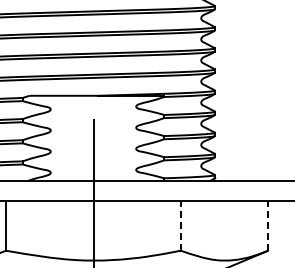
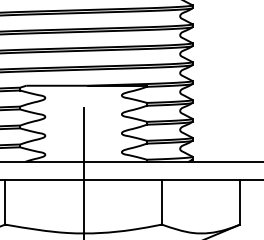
line: (180, 225) -> (161, 202), dashed -> solid
line: (268, 225) -> (240, 202), dashed -> solid

